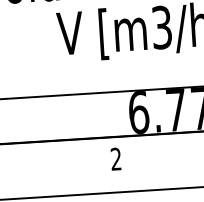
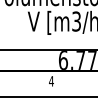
text: (116, 159) -> (51, 81), 2 -> 4

